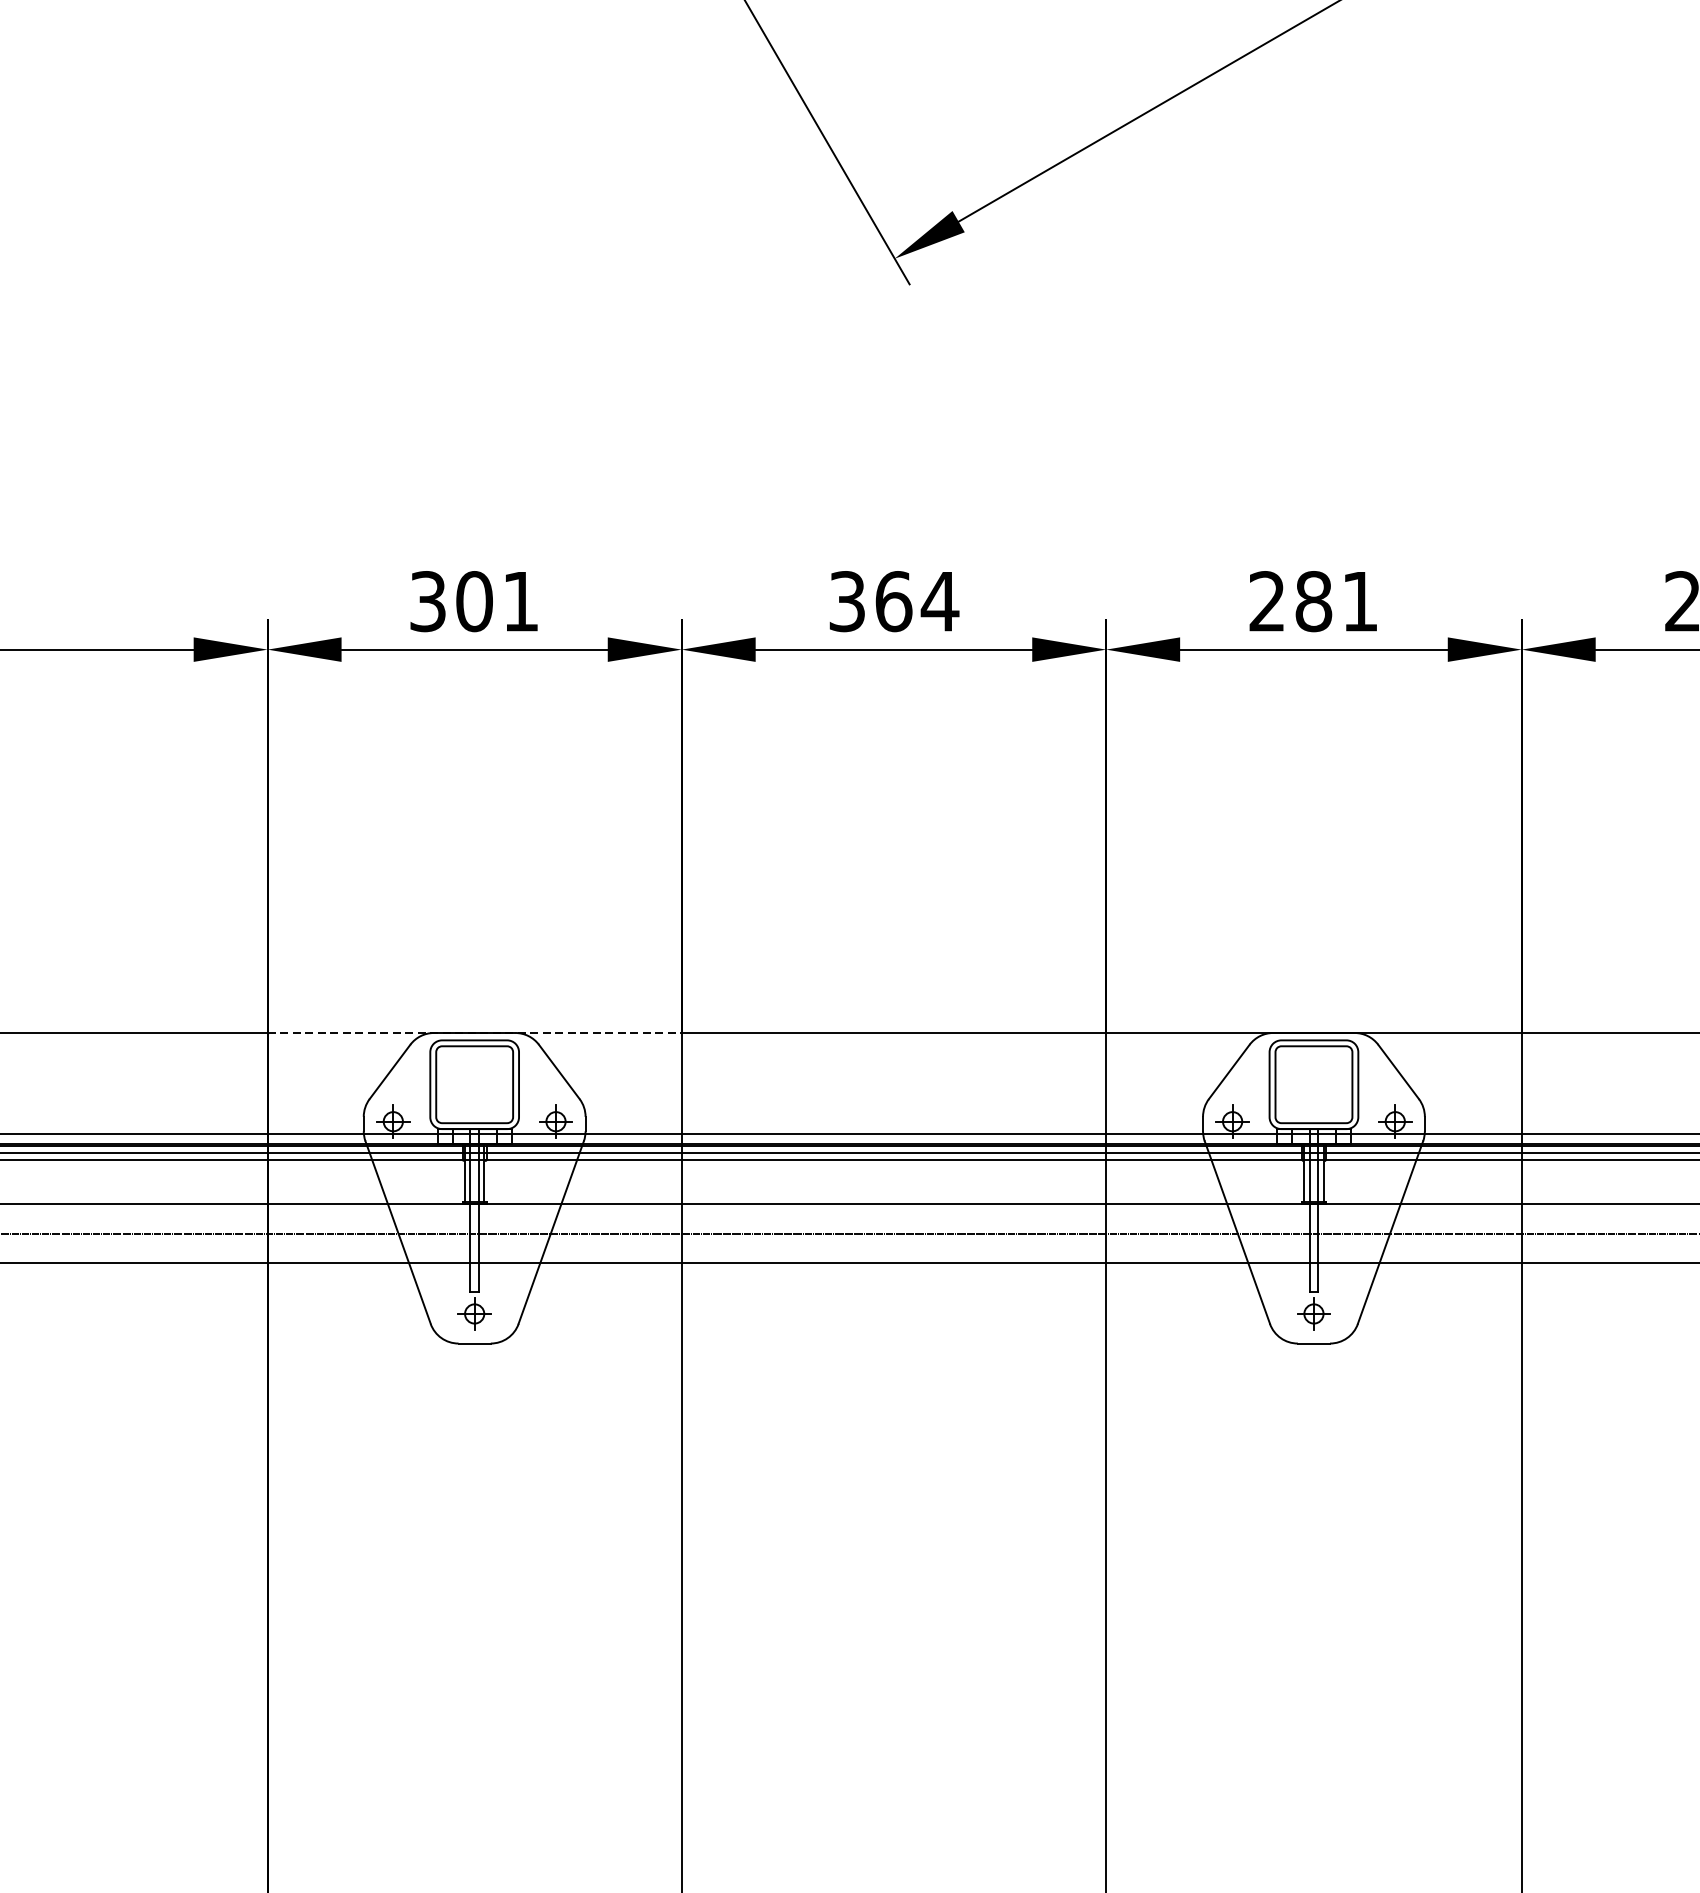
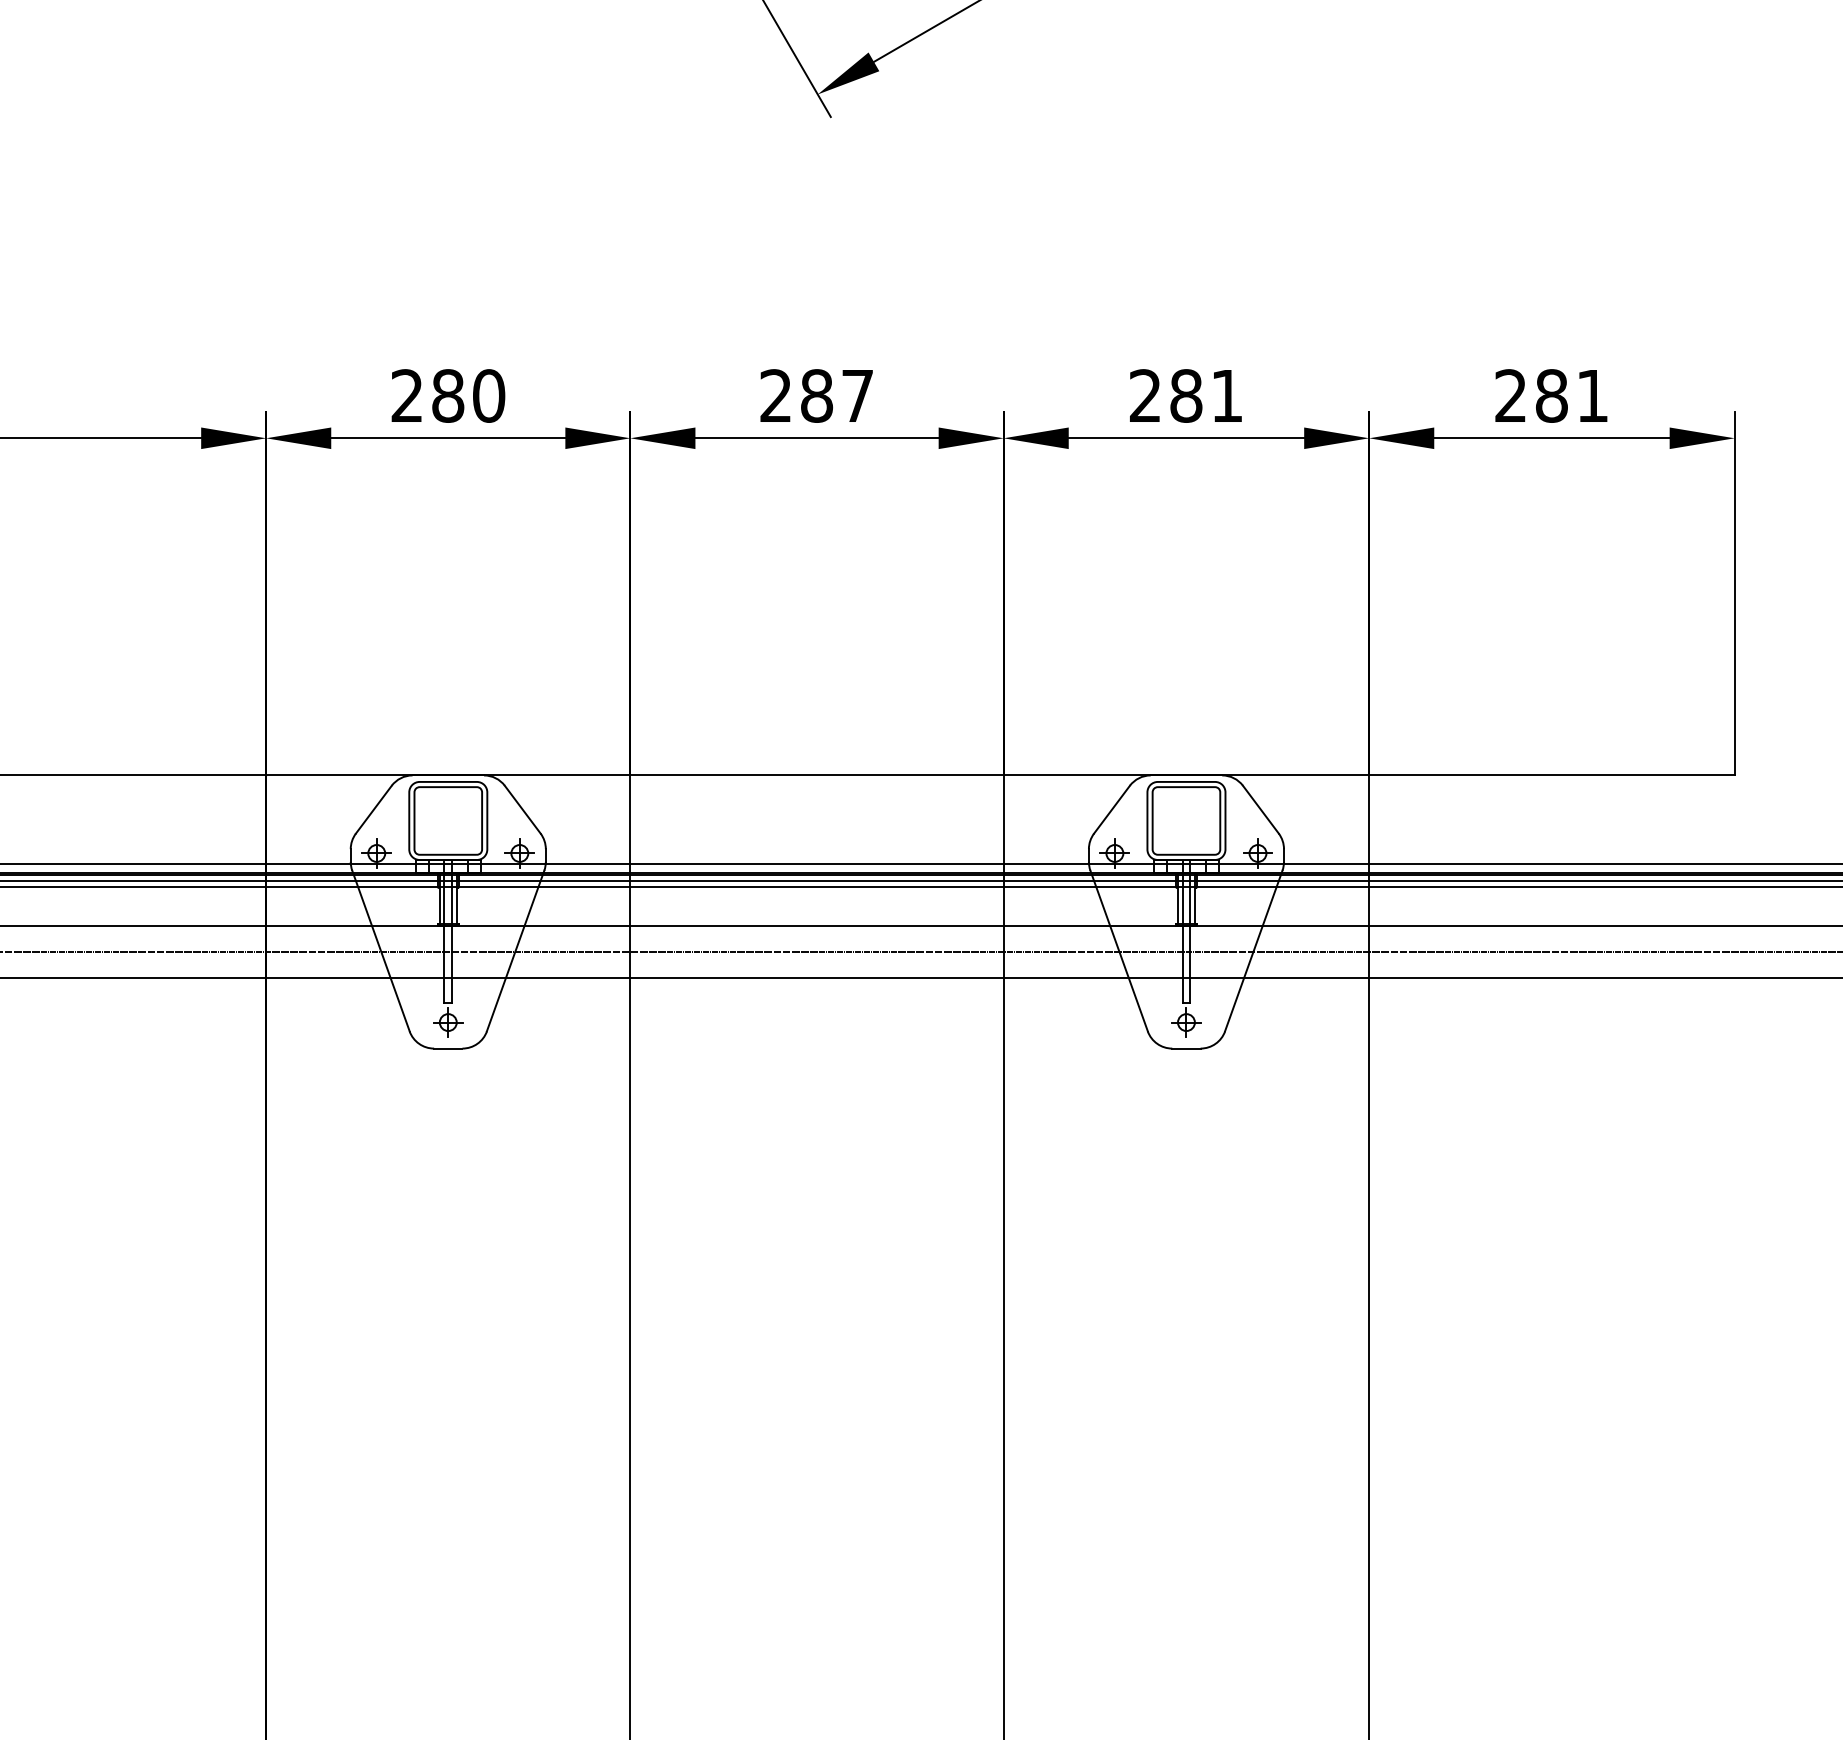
text: (474, 600) -> (448, 395), 301 -> 280
text: (894, 600) -> (817, 395), 364 -> 287
line: (474, 1033) -> (448, 775), dashed -> solid

